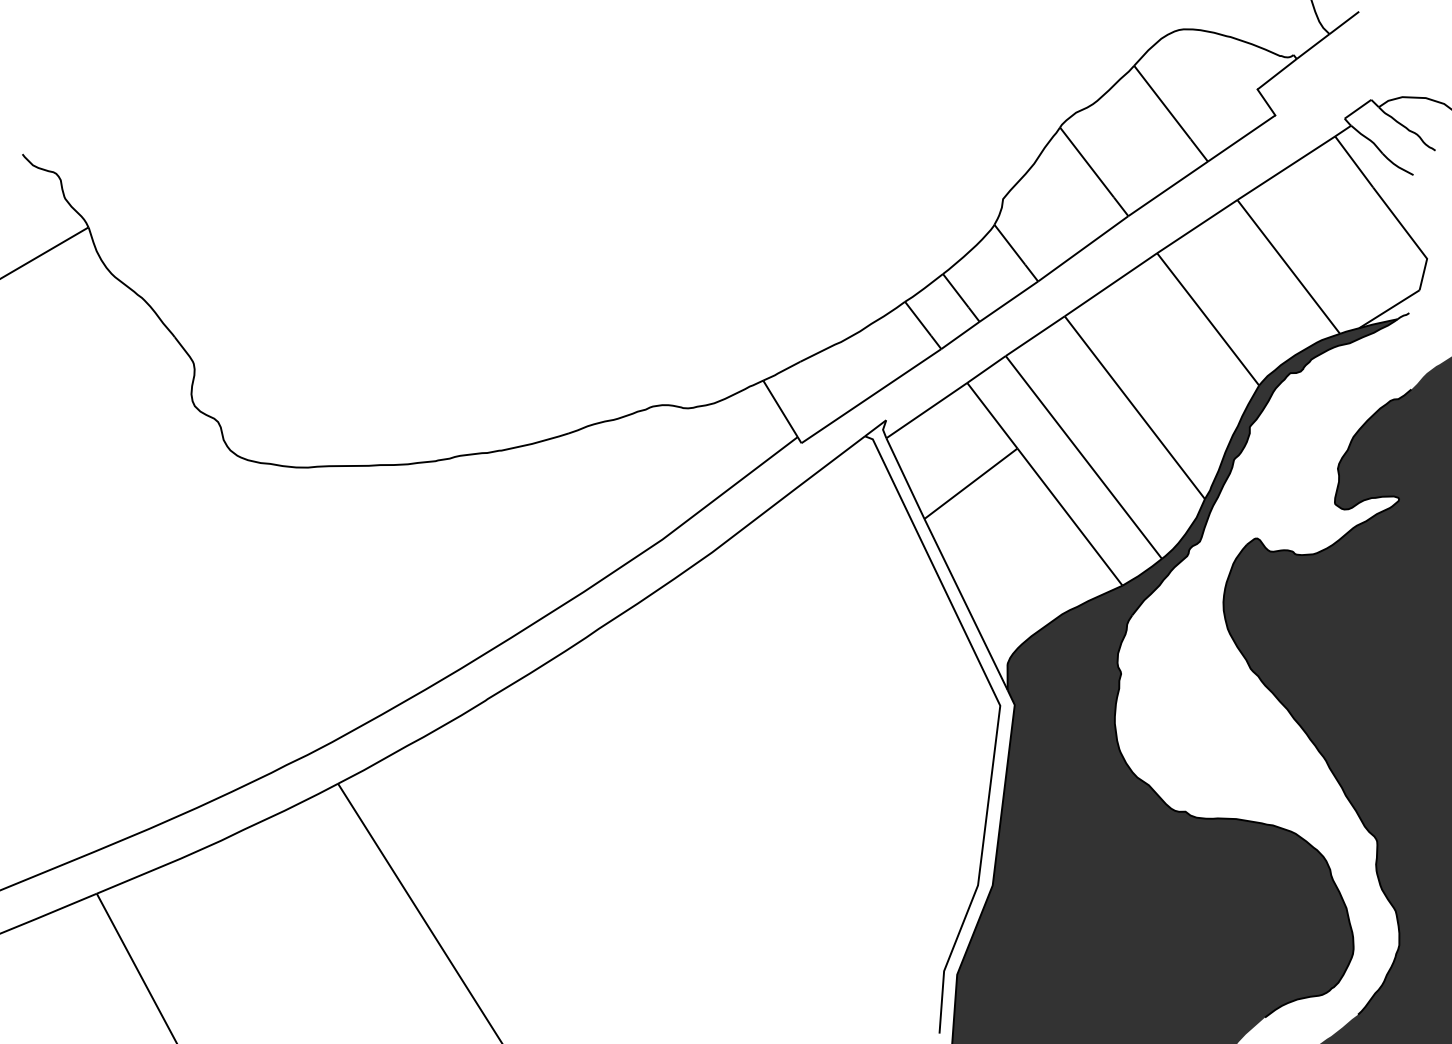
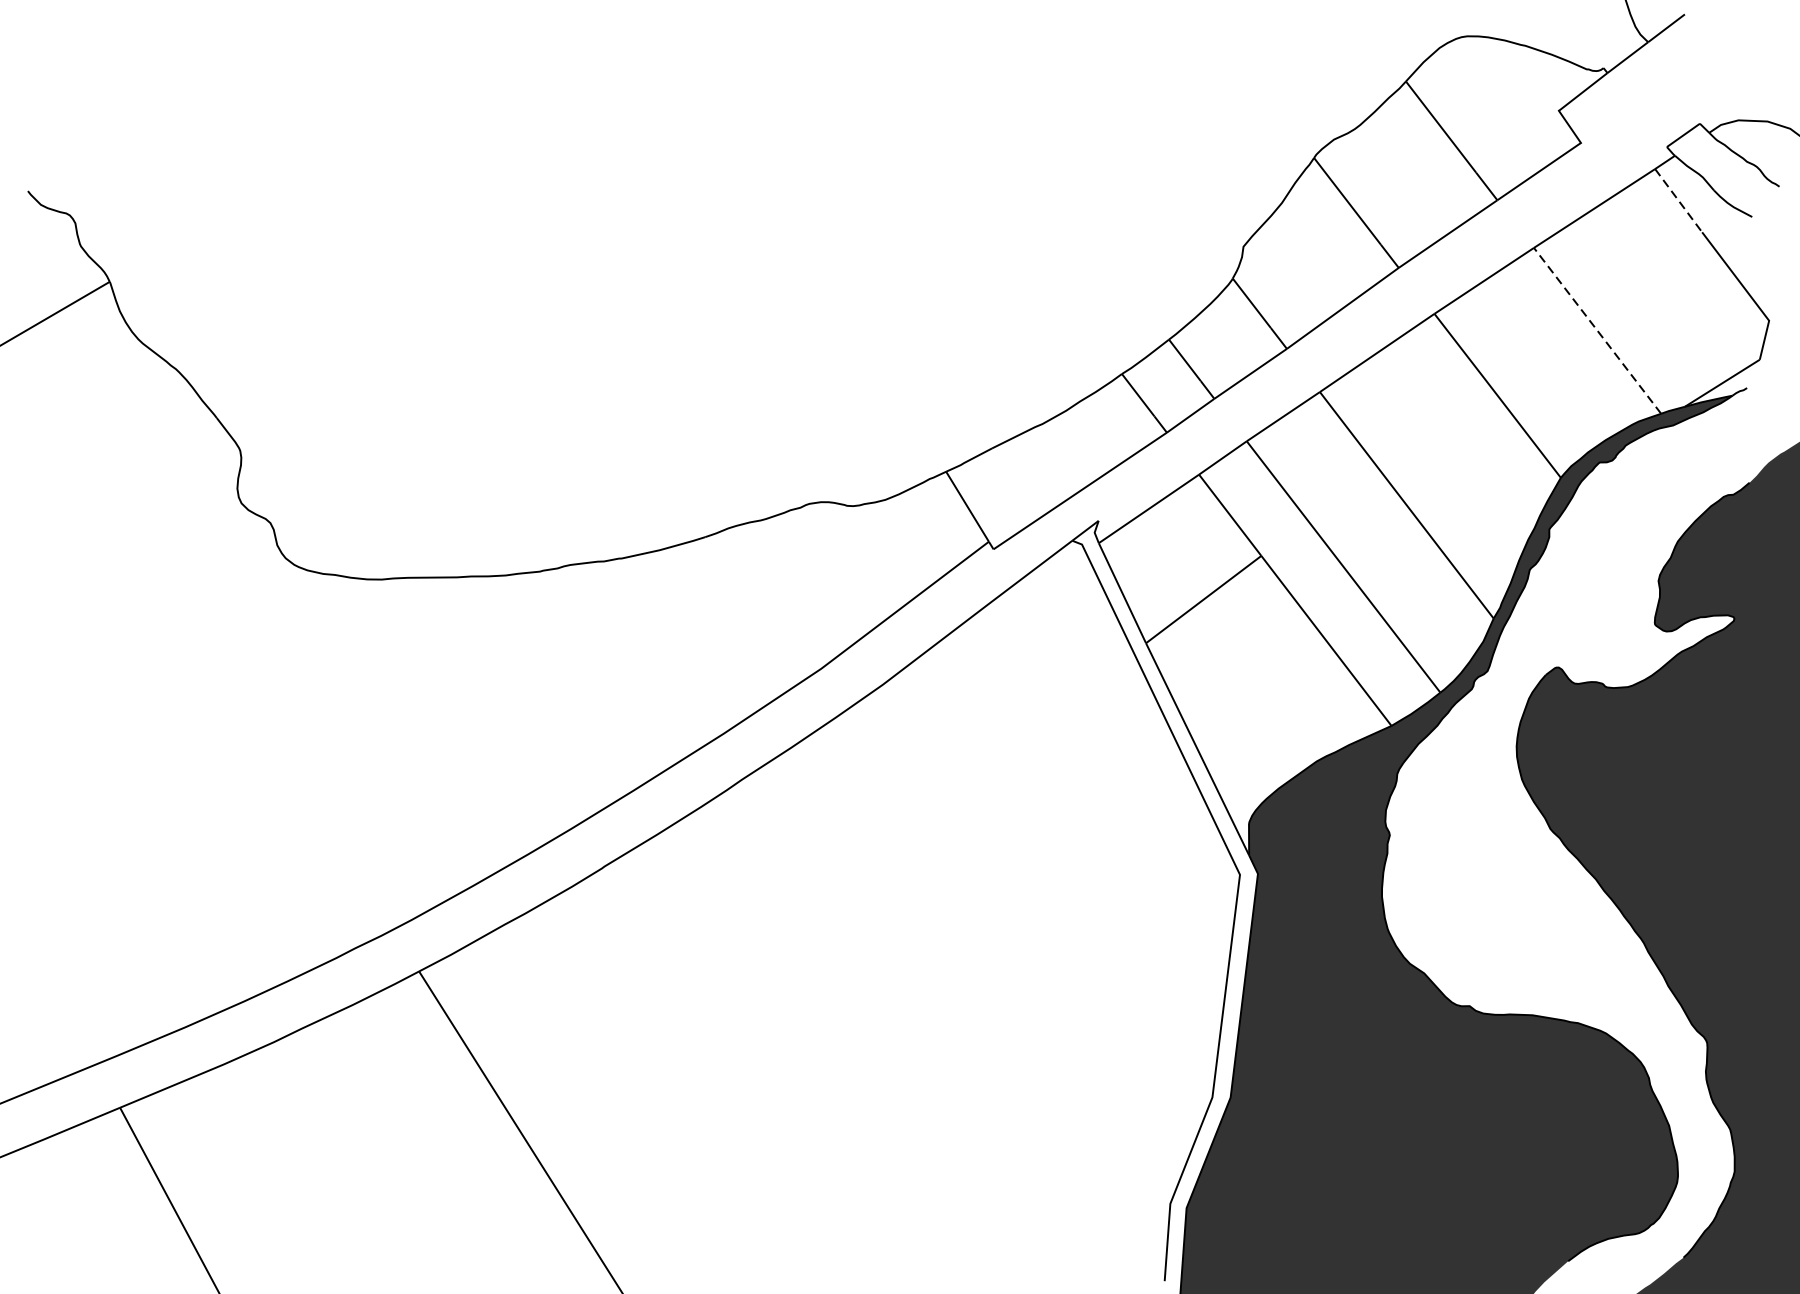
line: (1354, 161) -> (1679, 200), solid -> dashed
line: (1288, 266) -> (1597, 330), solid -> dashed

